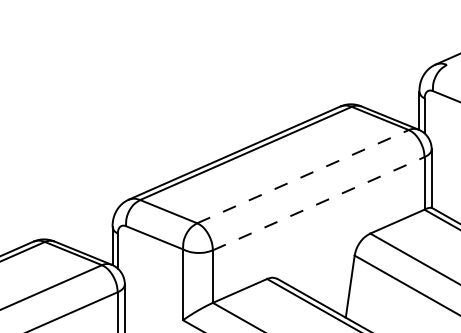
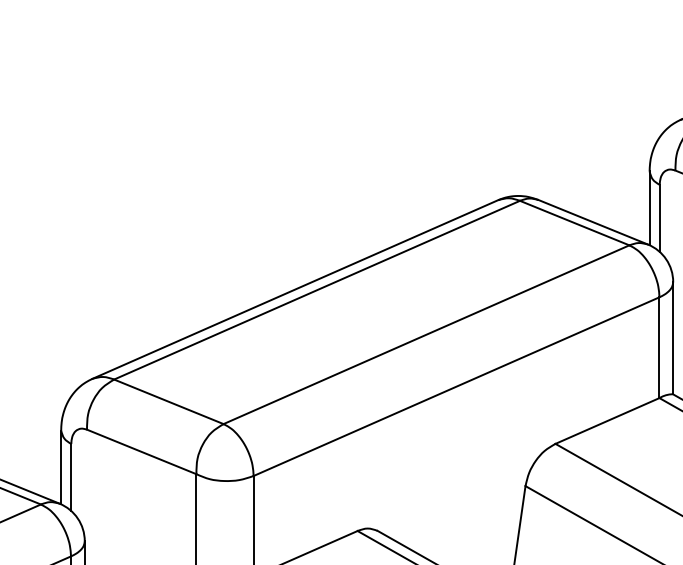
line: (303, 176) -> (427, 334), dashed -> solid
line: (318, 203) -> (456, 386), dashed -> solid

